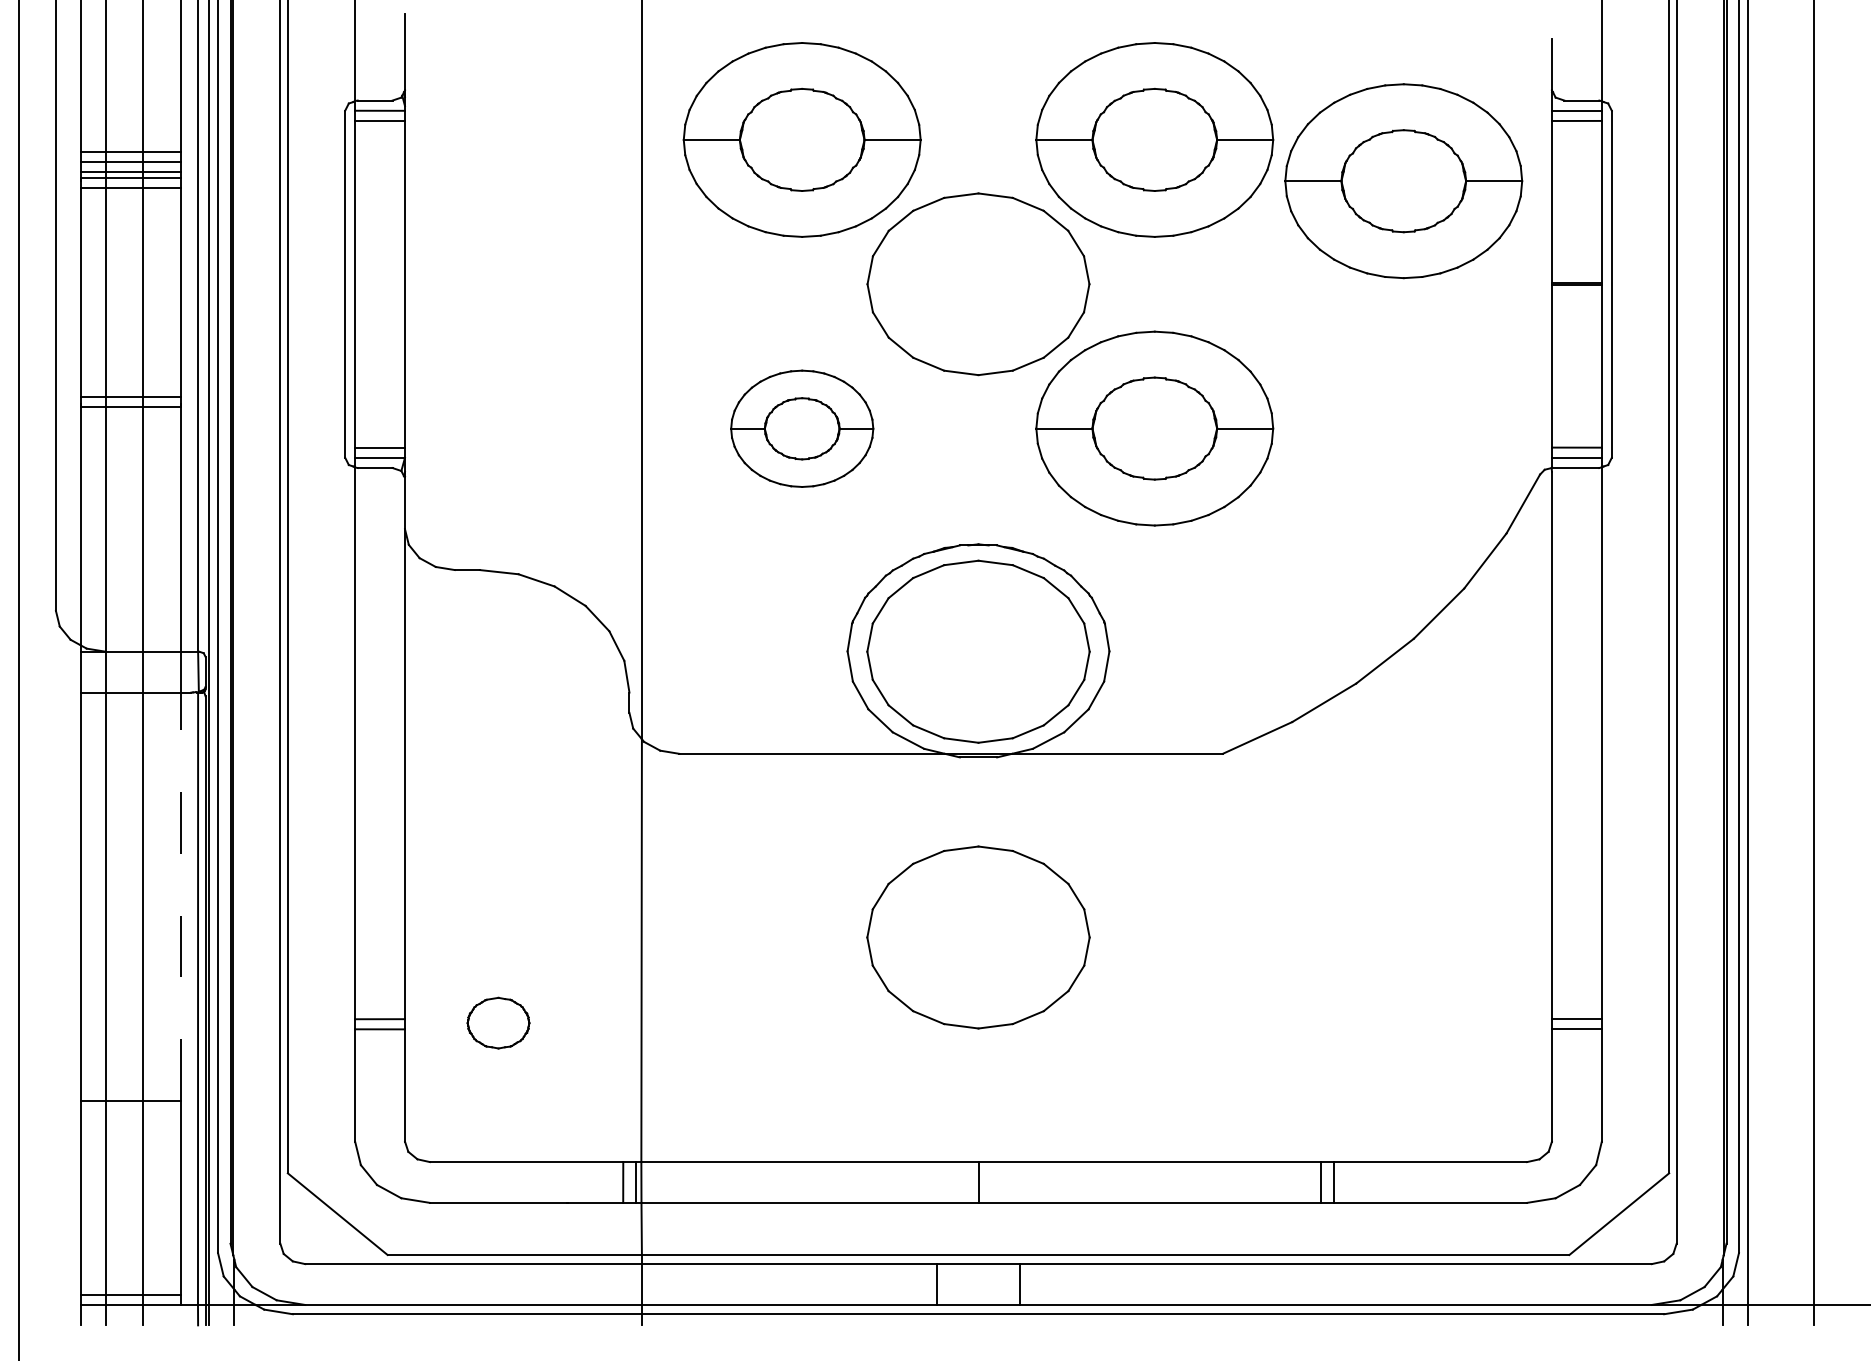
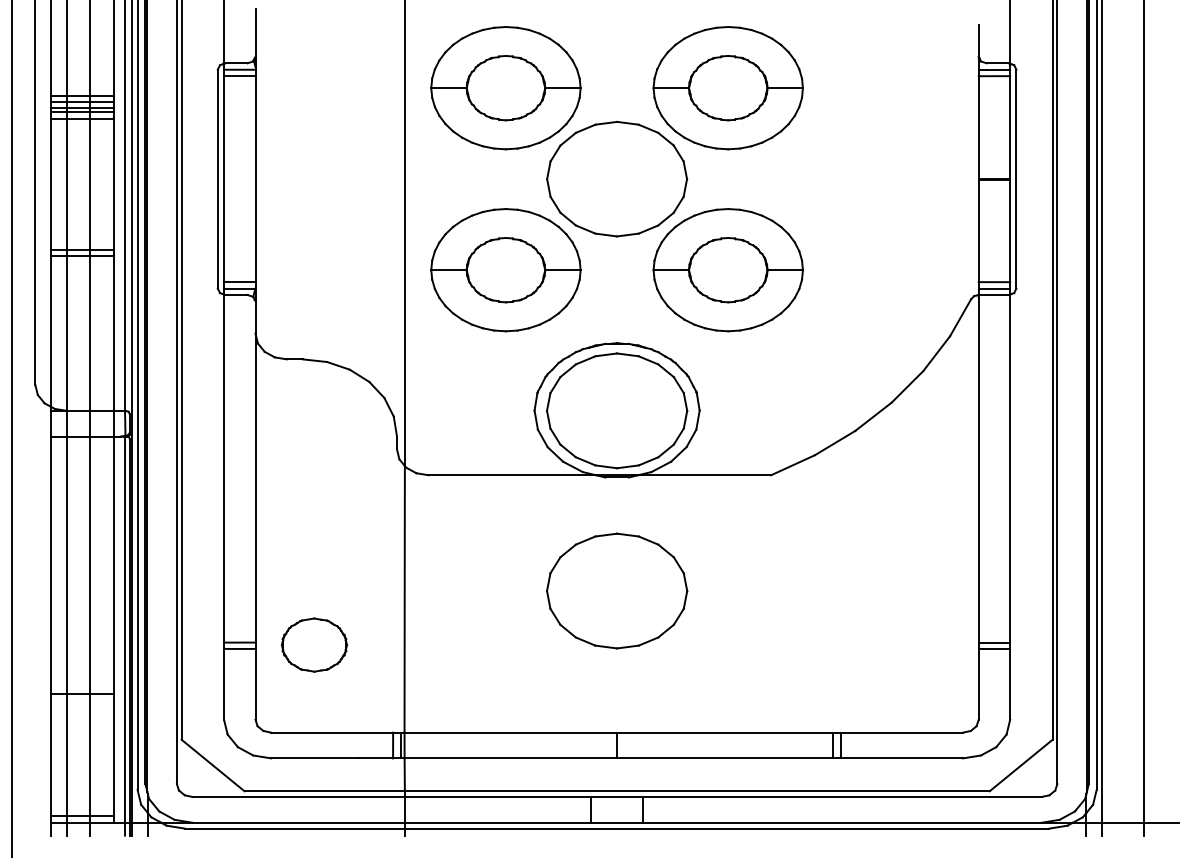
part: (1402, 181) -> (884, 114), removed
part: (801, 429) -> (505, 270), size x1.67
line: (181, 896) -> (114, 565), dashed -> solid
part: (498, 1022) -> (314, 644), size x1.67

